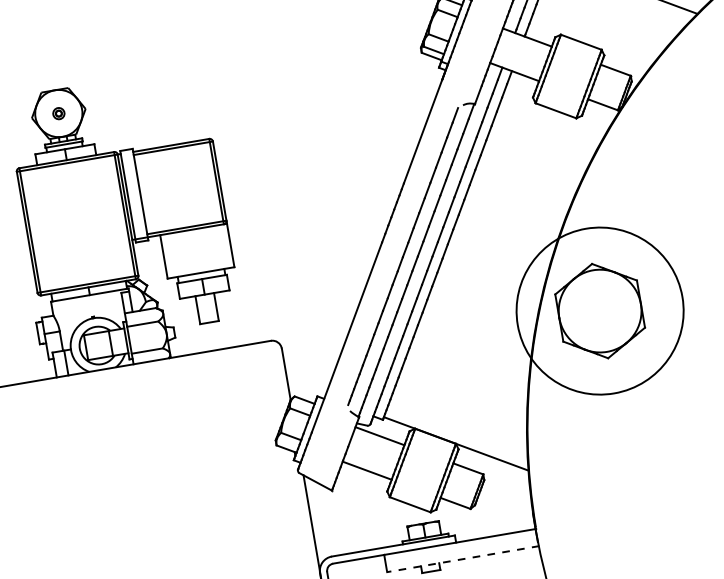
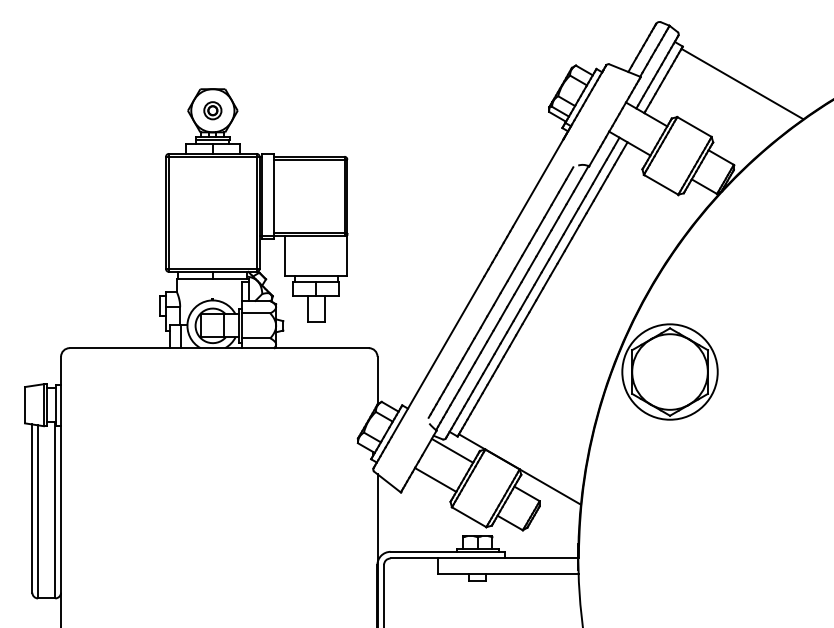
part: (58, 113) -> (212, 110), size x1.67
circle: (599, 310) -> (669, 371), size x0.62
line: (463, 559) -> (508, 574), dashed -> solid

